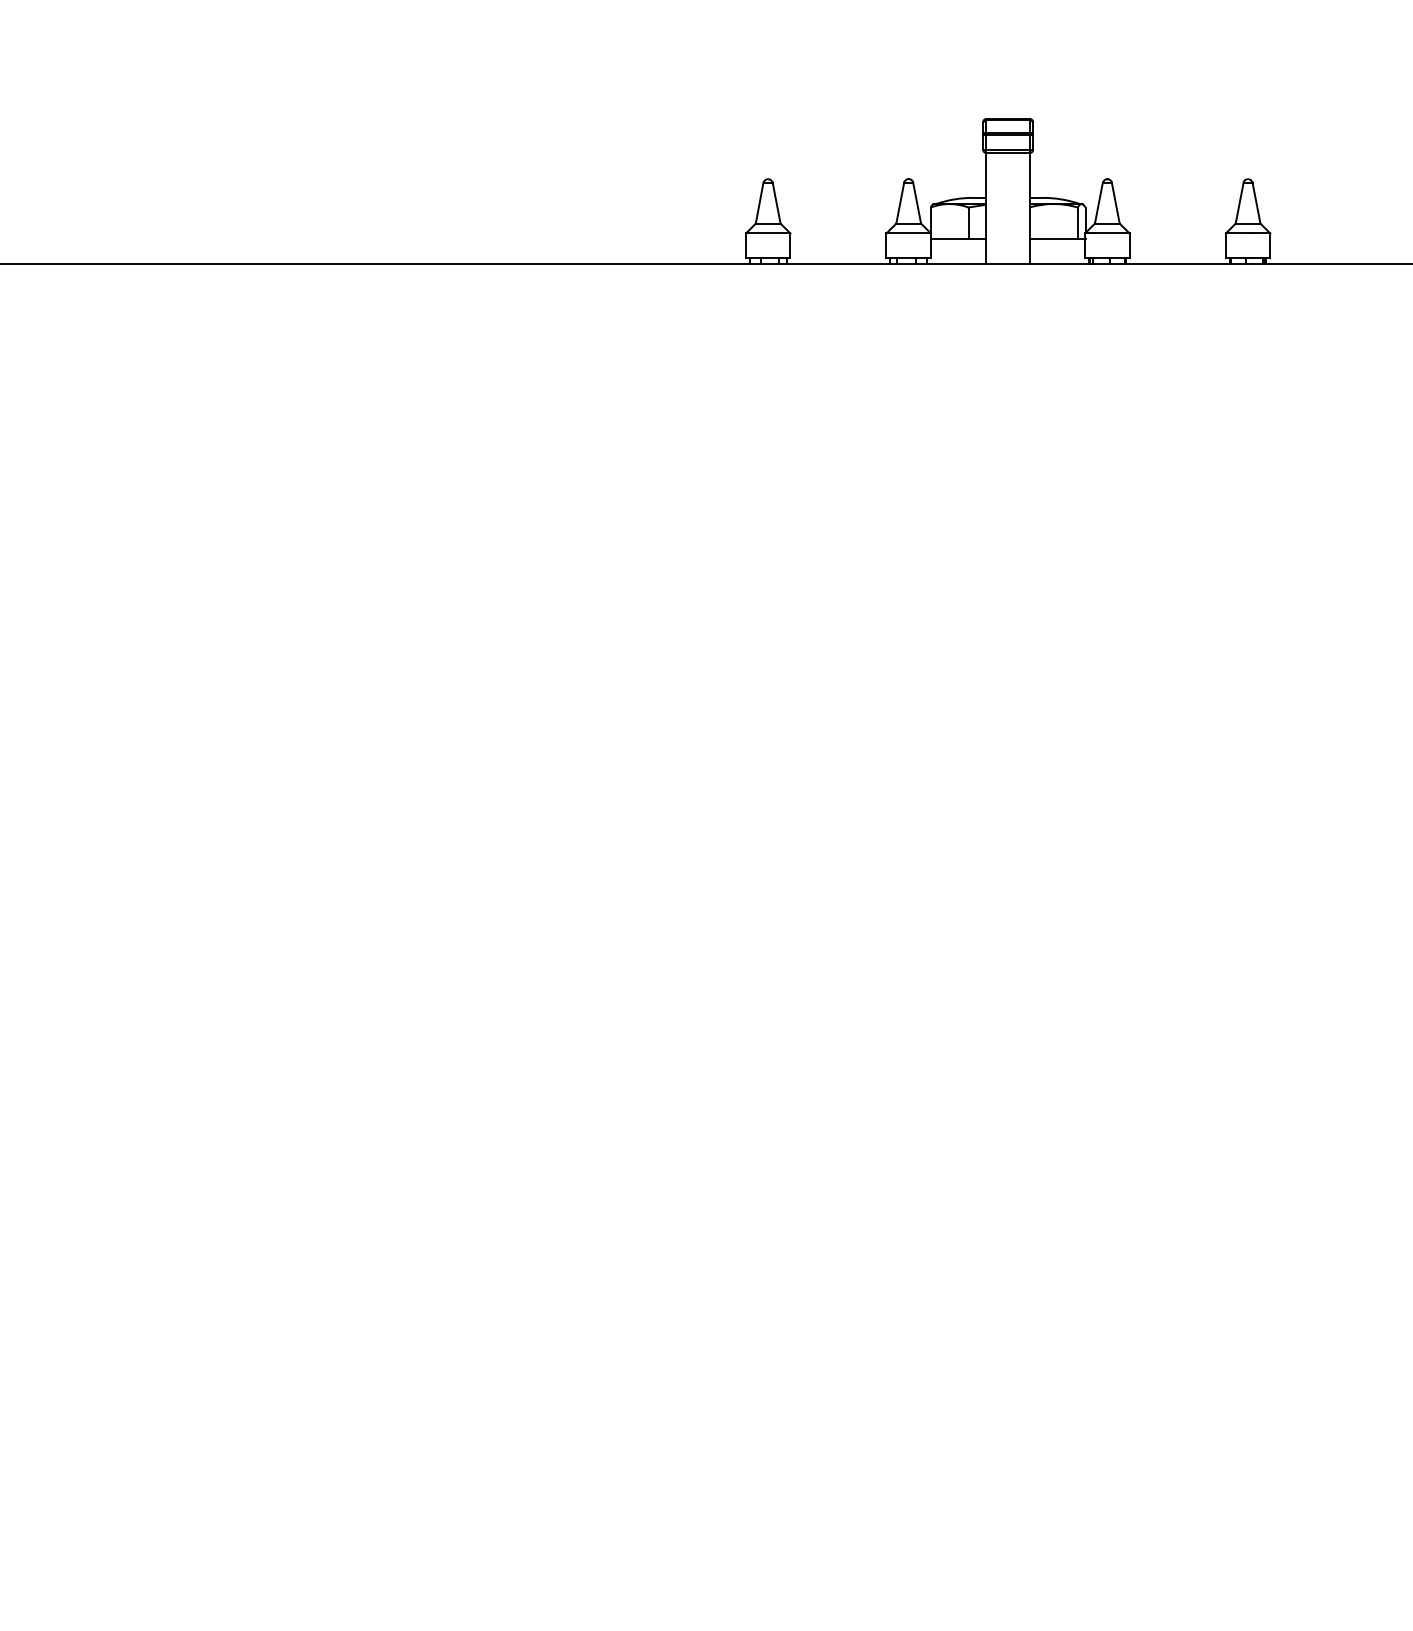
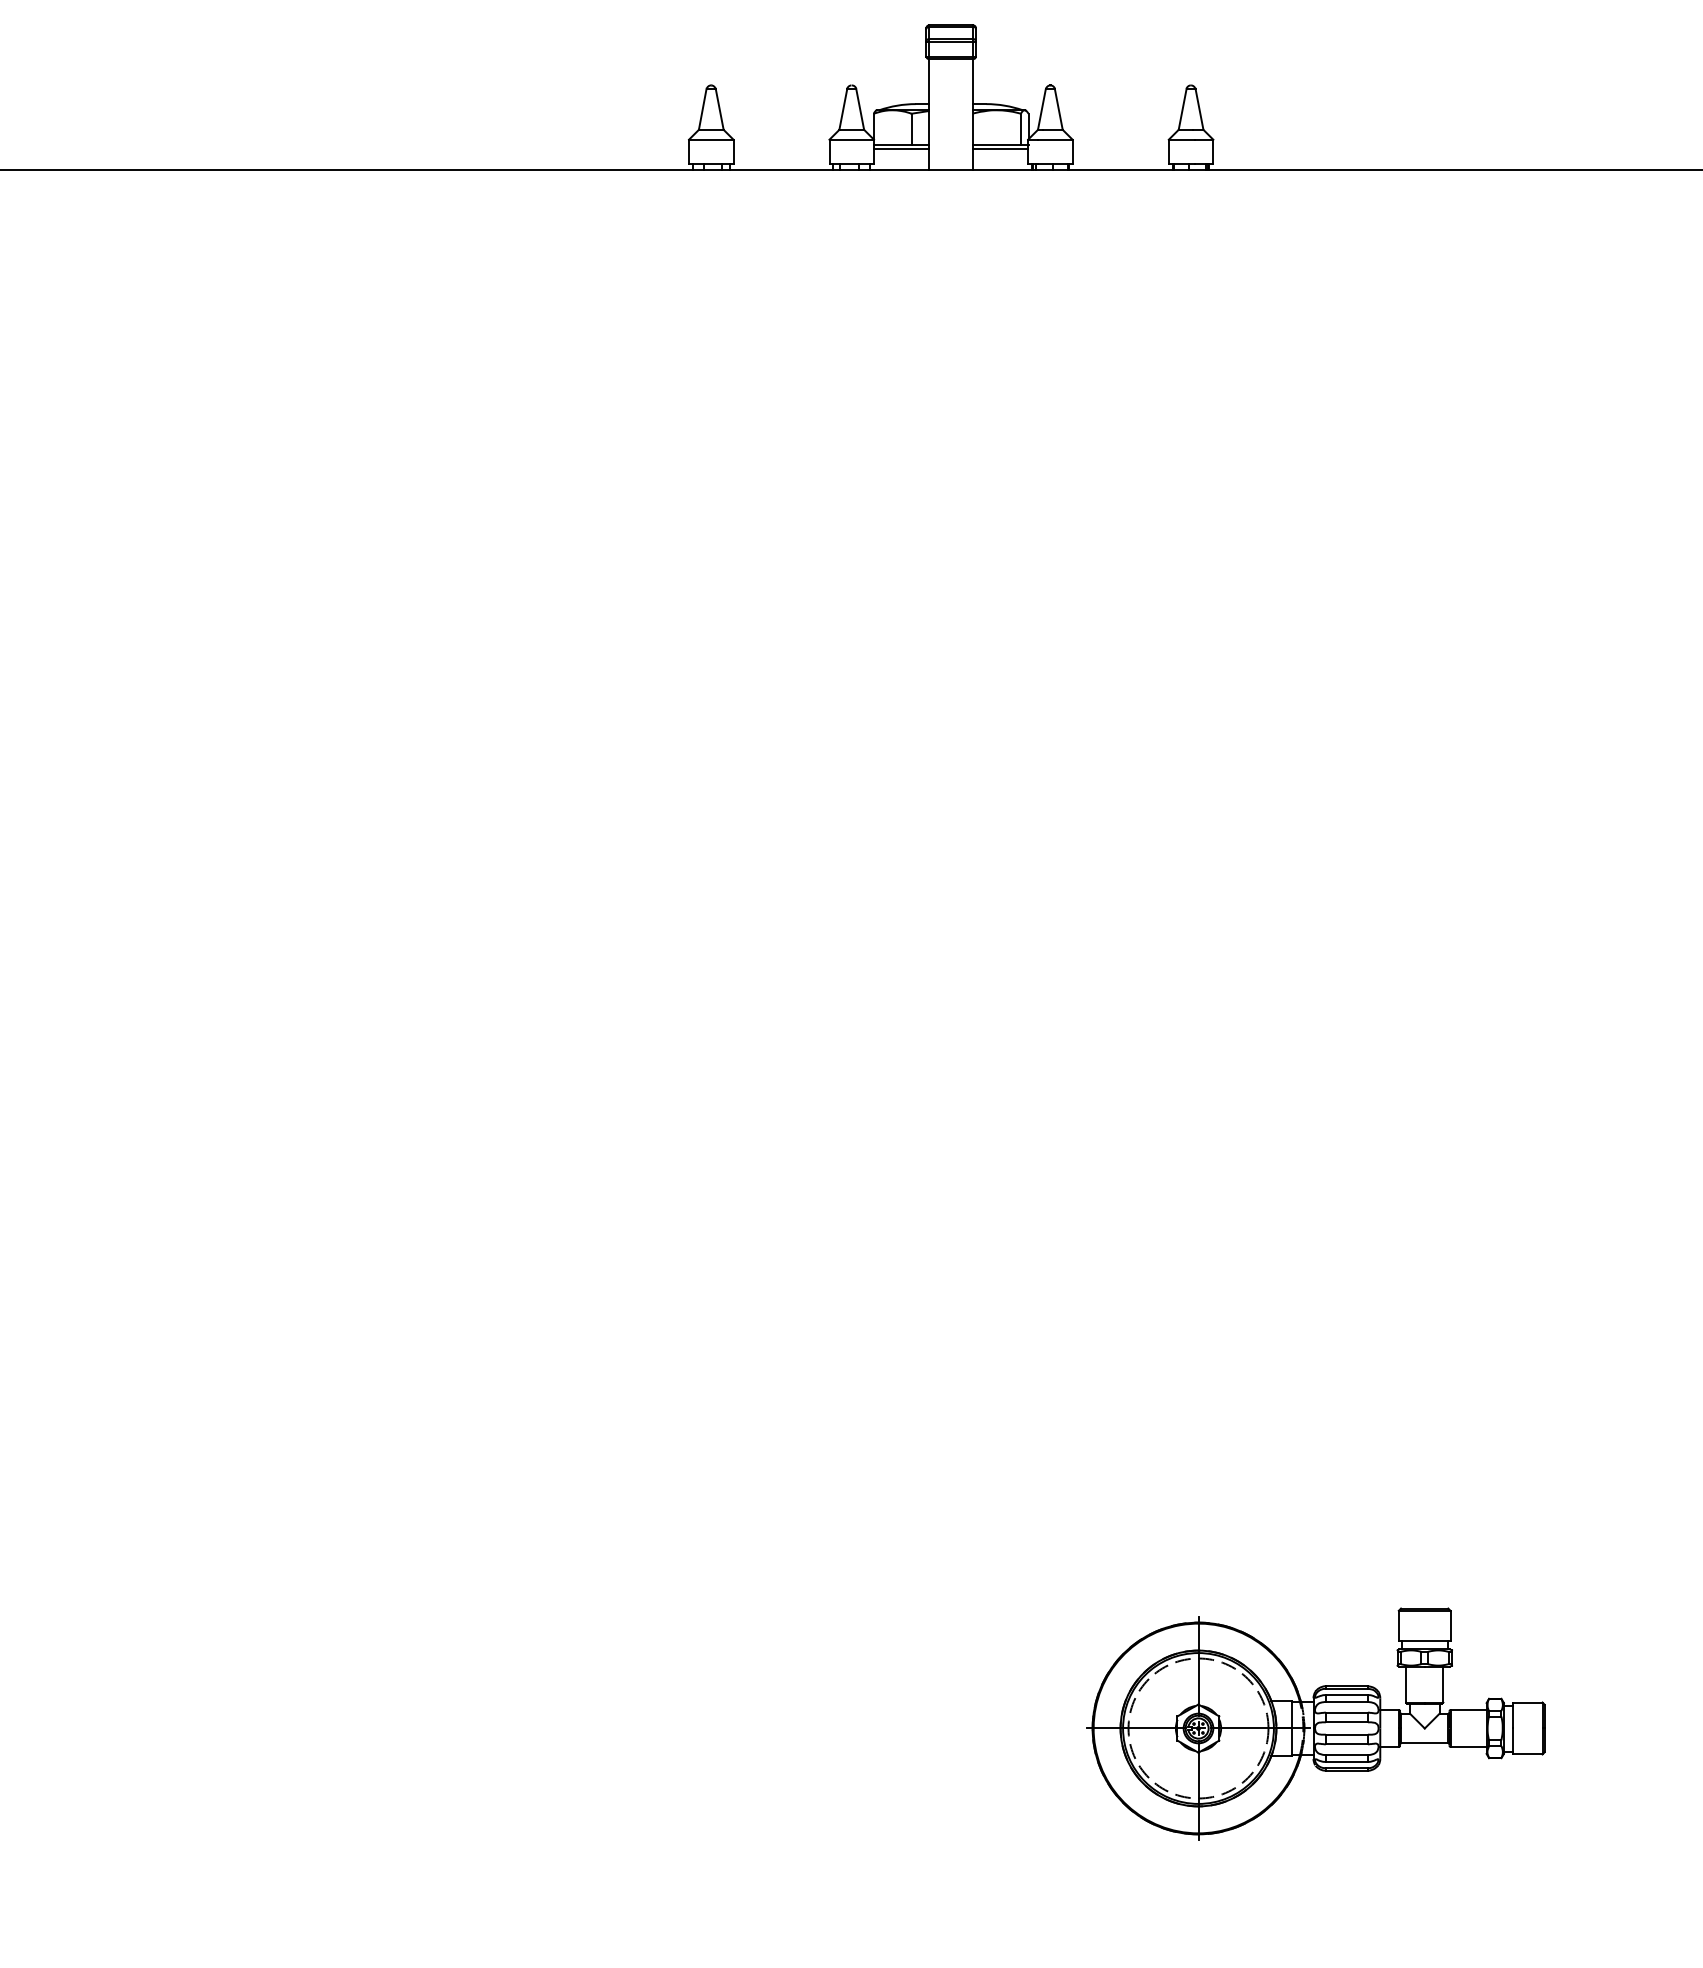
line: (958, 242) -> (901, 148), added
line: (1057, 242) -> (1000, 148), added

